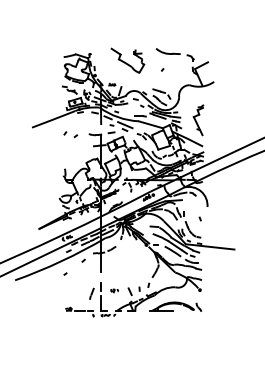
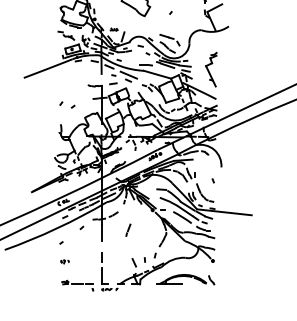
part: (70, 134) -> (67, 104), moved
part: (114, 290) -> (64, 261), moved
part: (91, 293) -> (127, 229), moved

